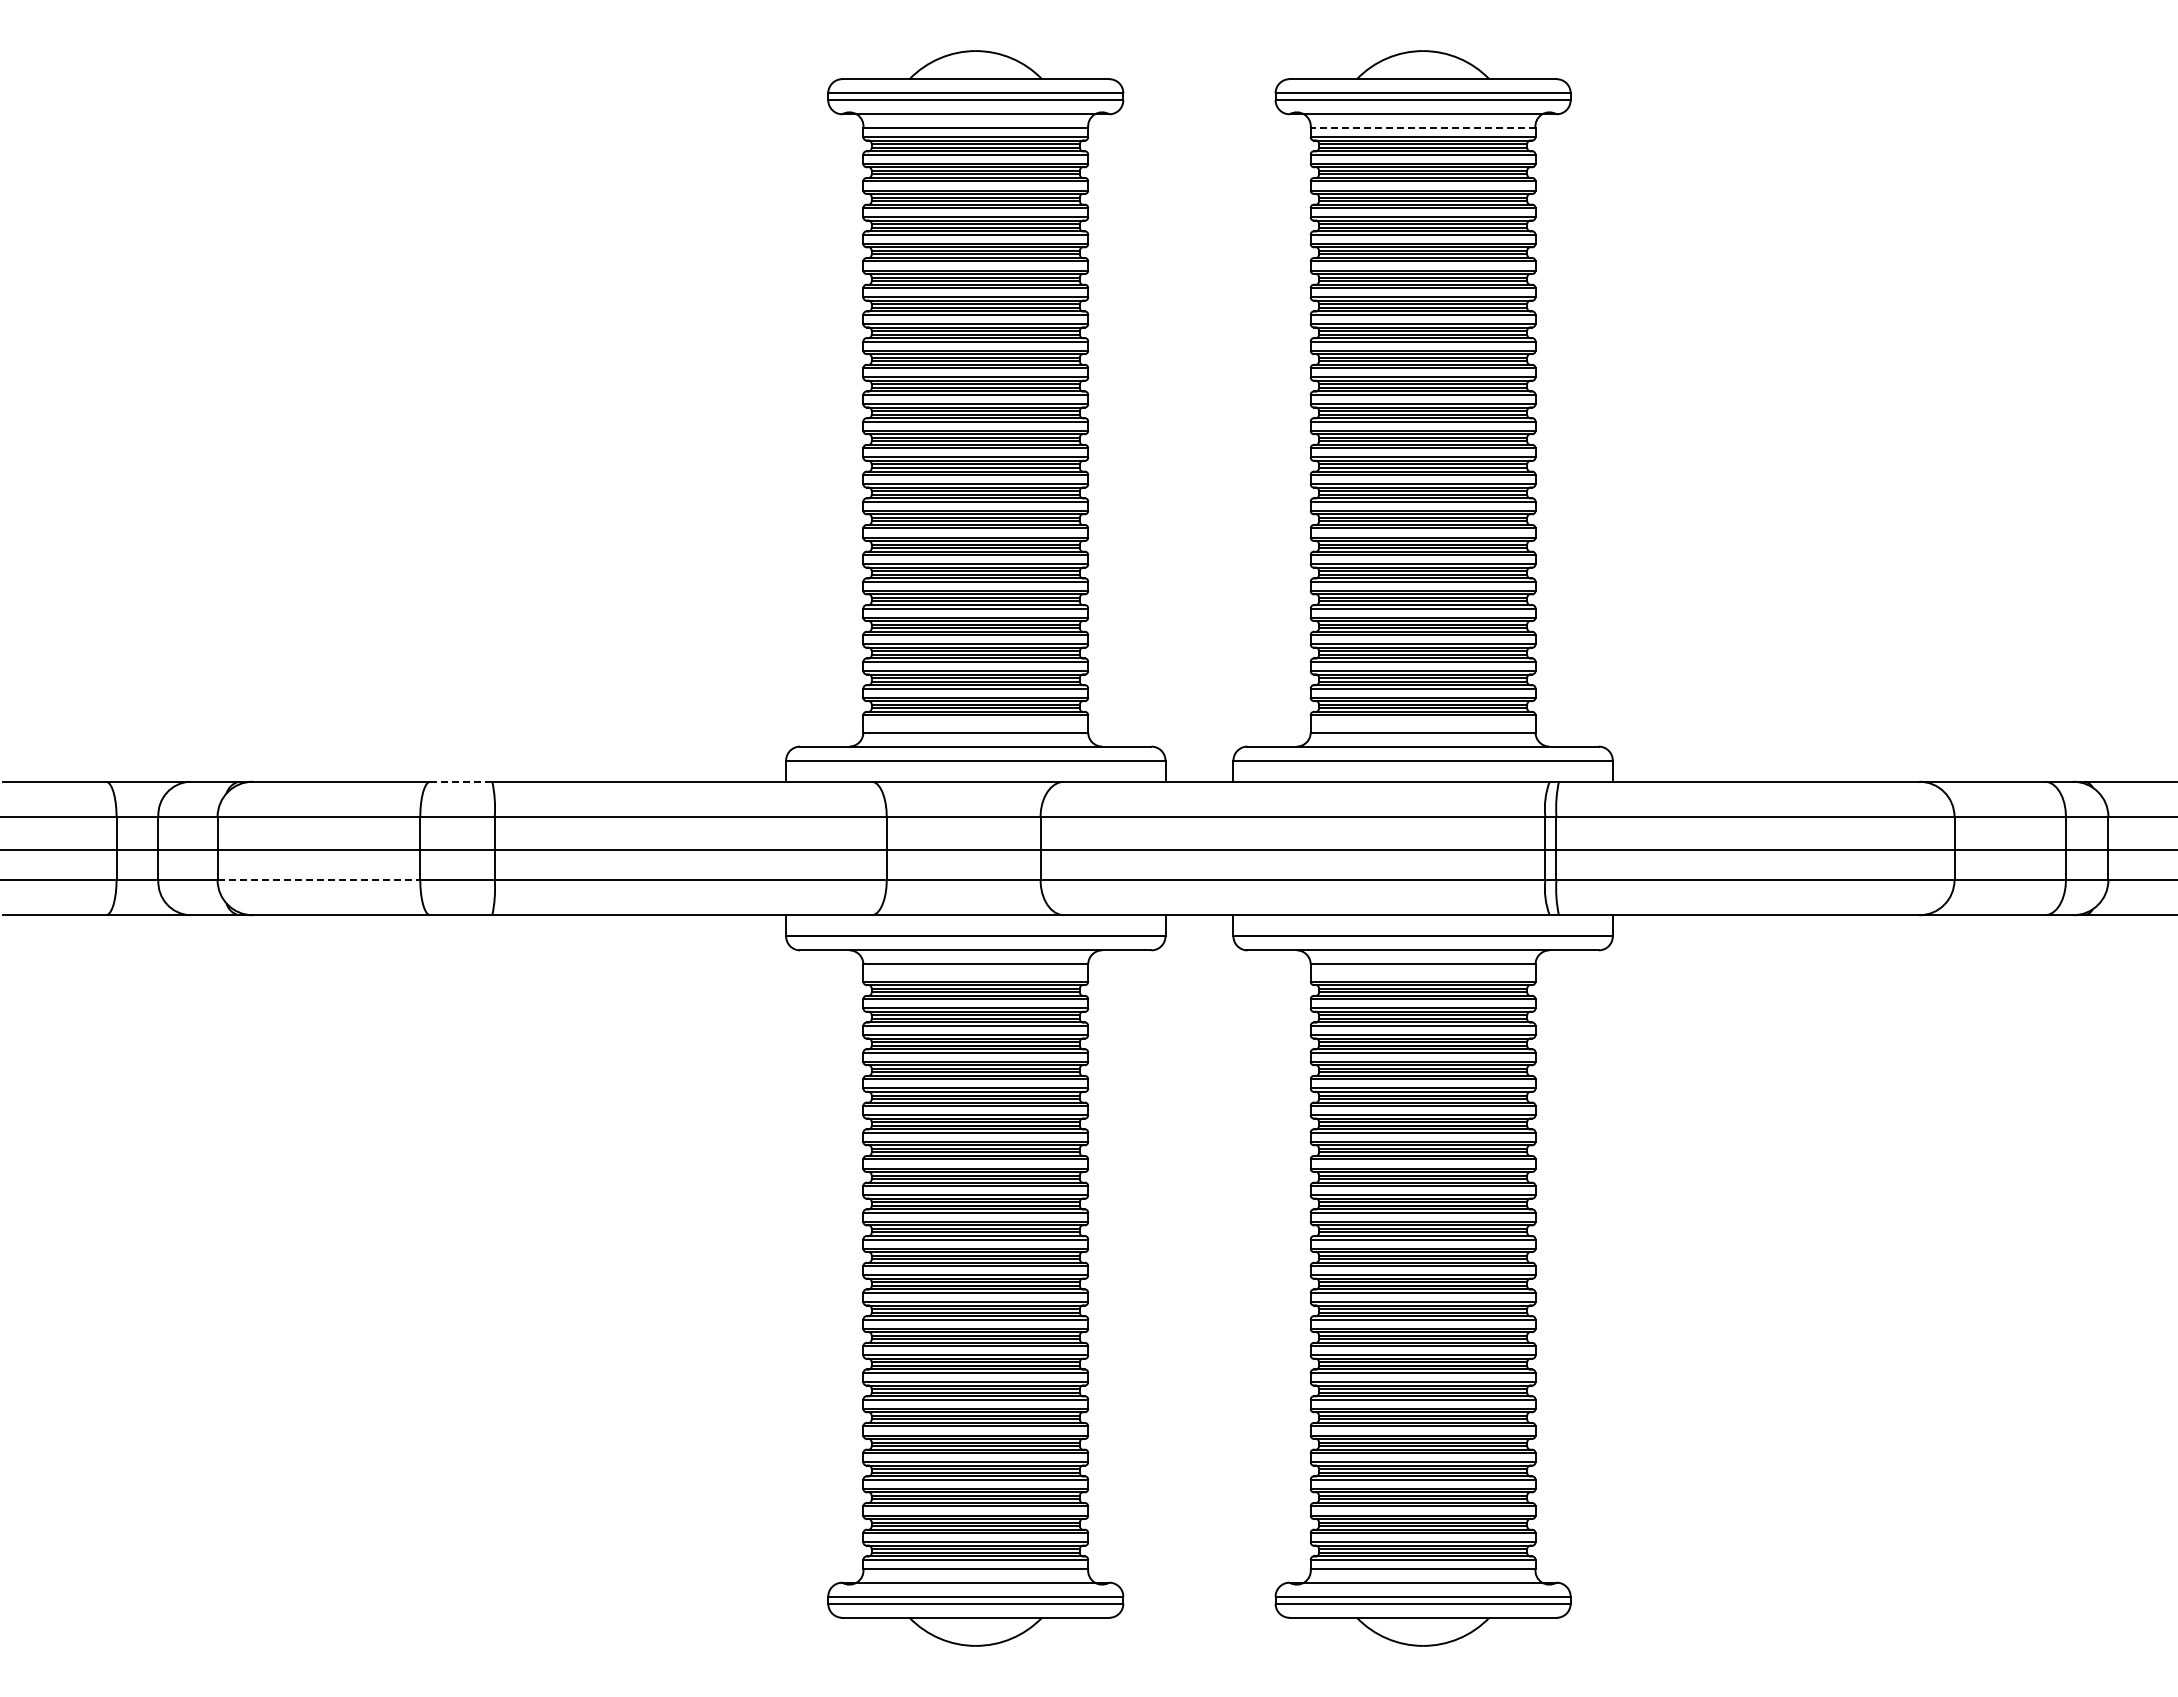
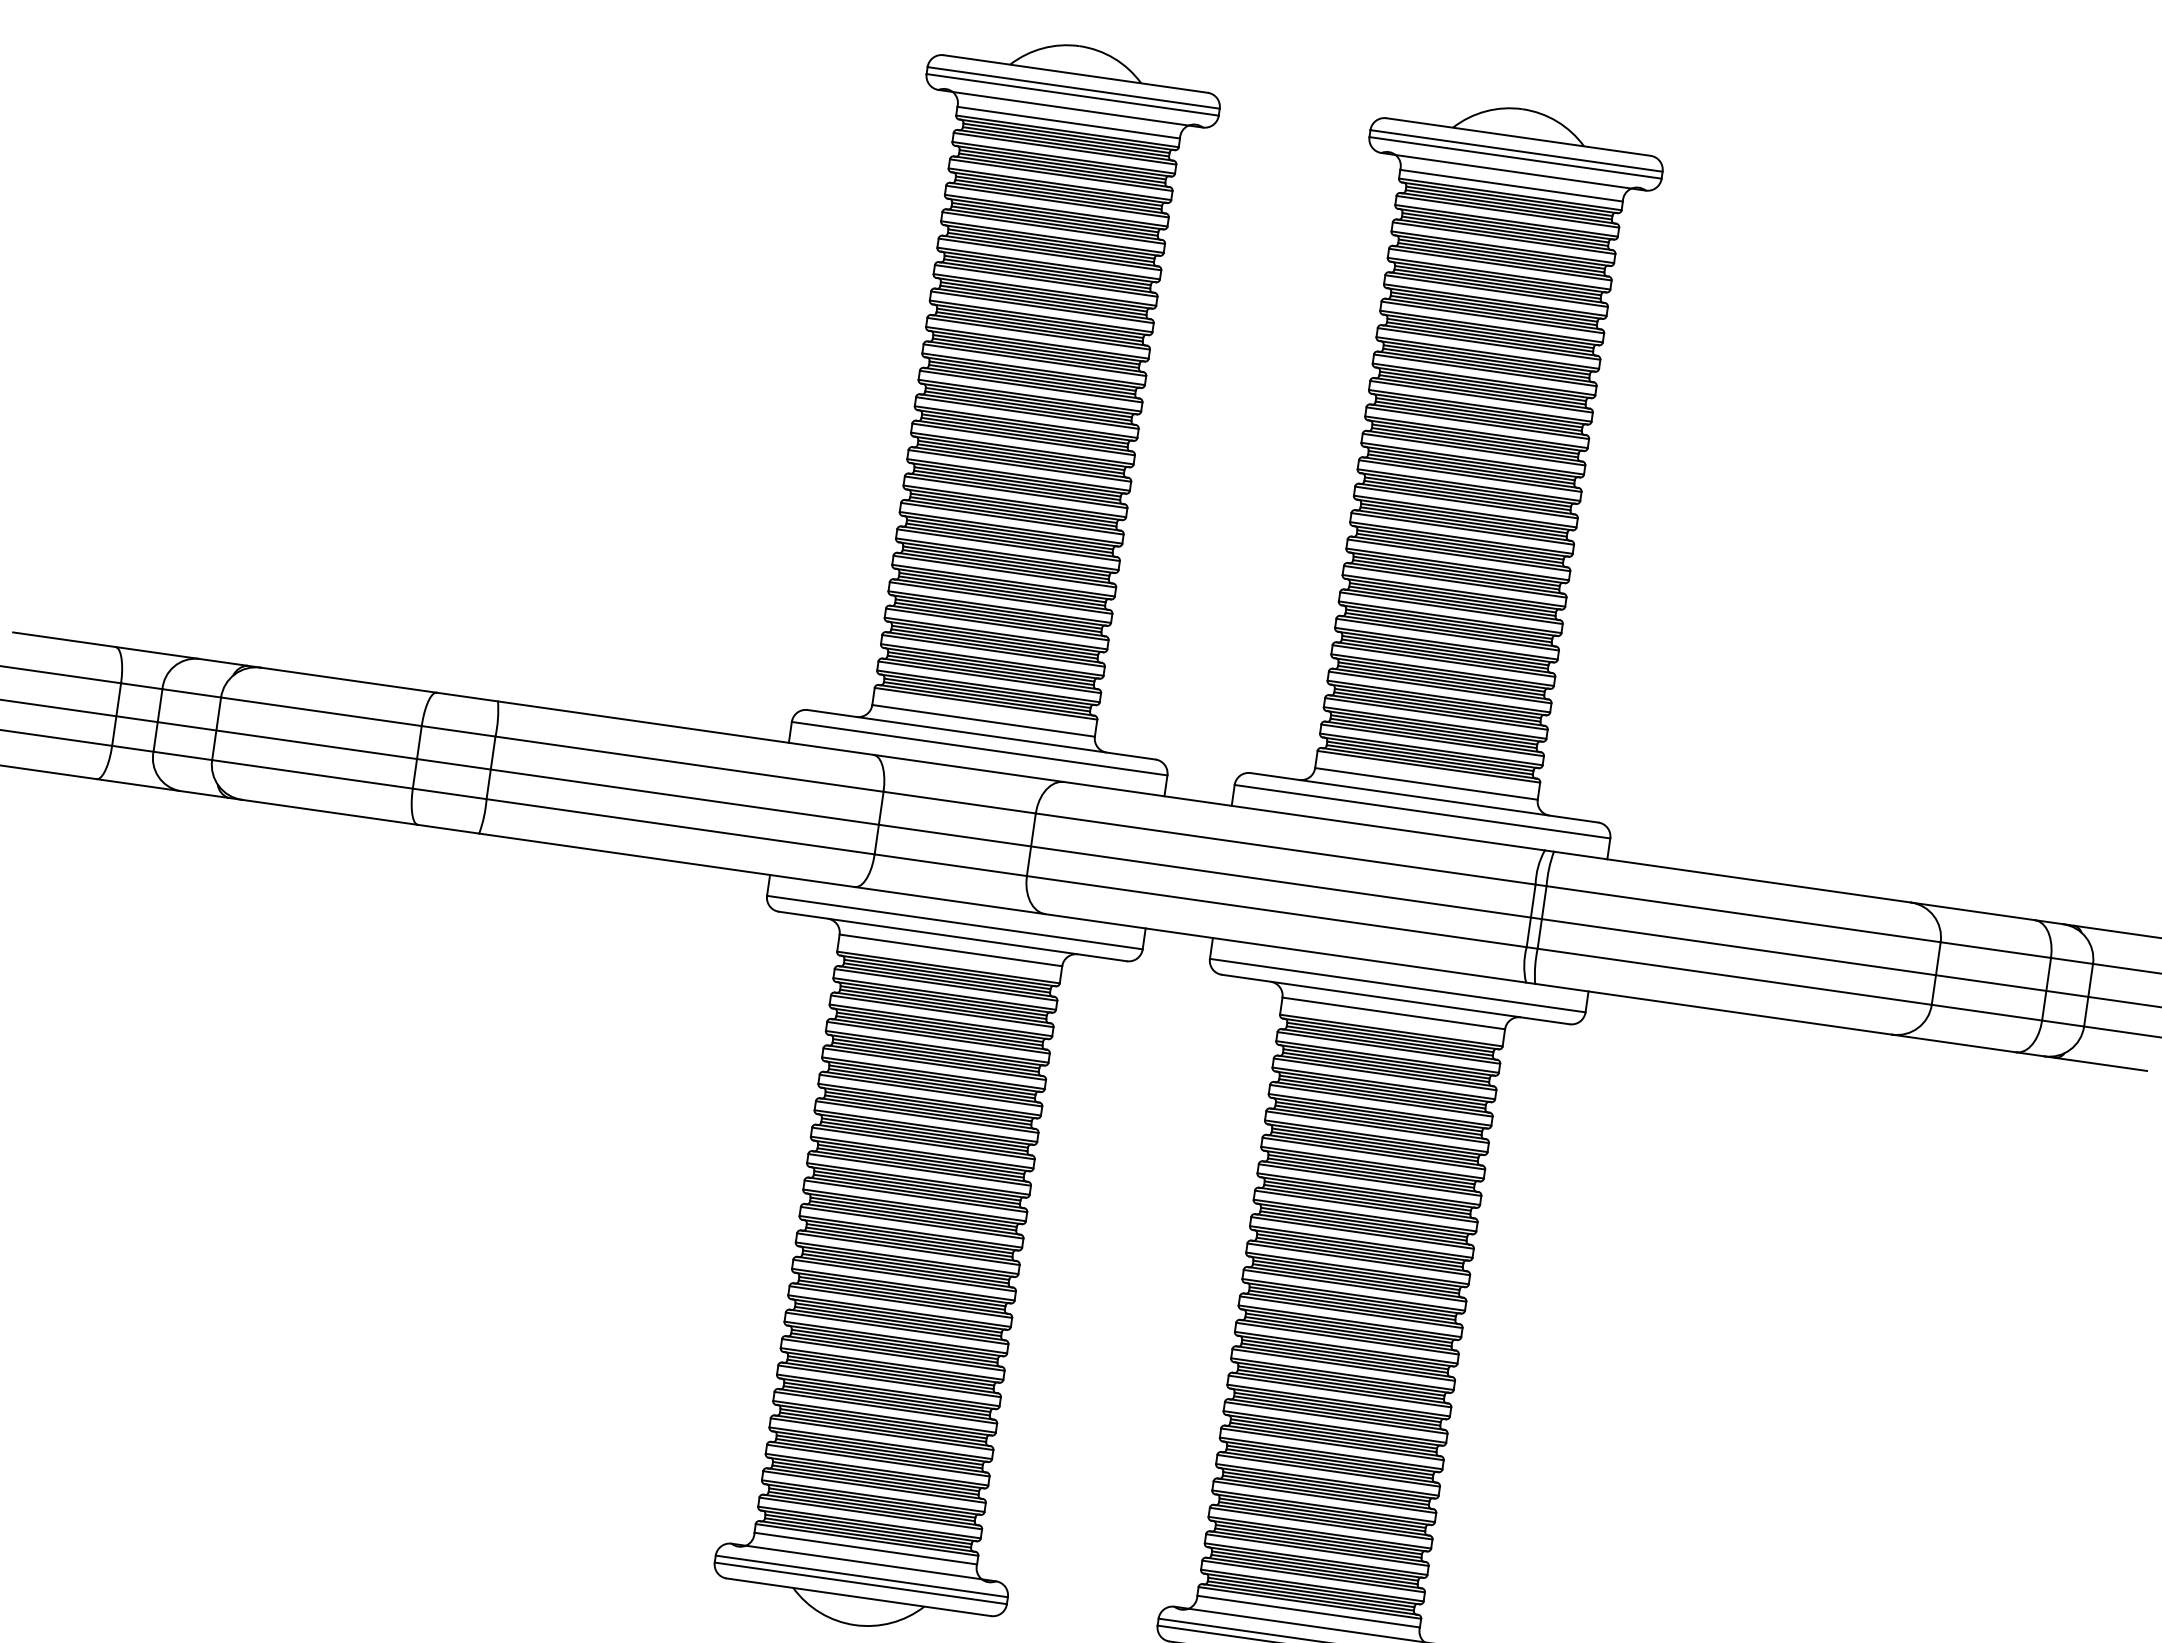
line: (1422, 128) -> (1510, 185), dashed -> solid
line: (461, 781) -> (467, 696), dashed -> solid
line: (319, 880) -> (313, 774), dashed -> solid

